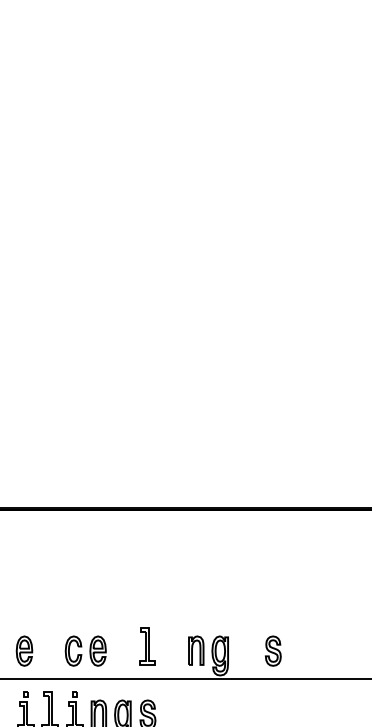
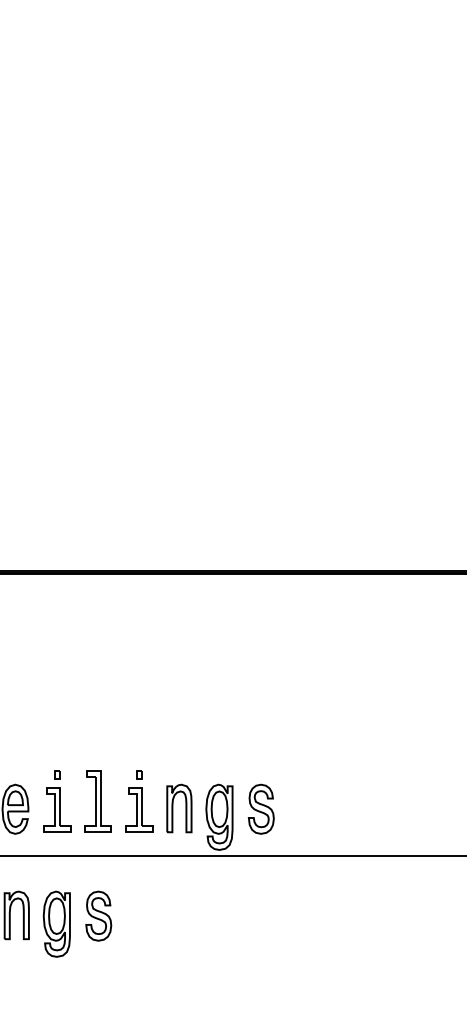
part: (122, 646) -> (56, 801), added
part: (172, 646) -> (139, 801), added
part: (273, 650) -> (261, 808), moved

